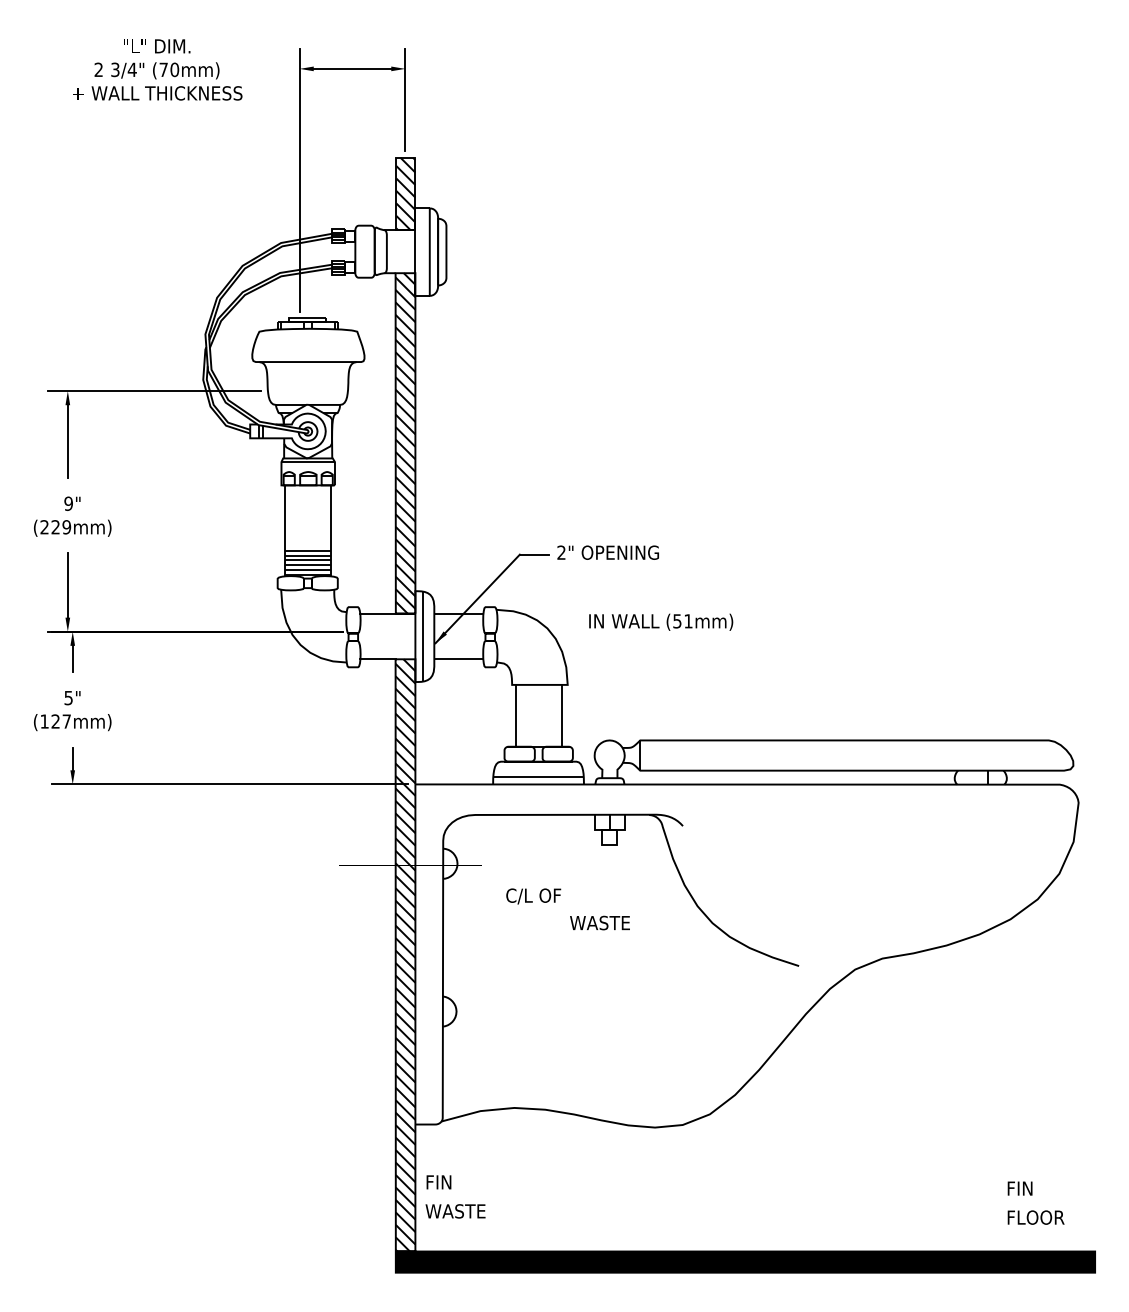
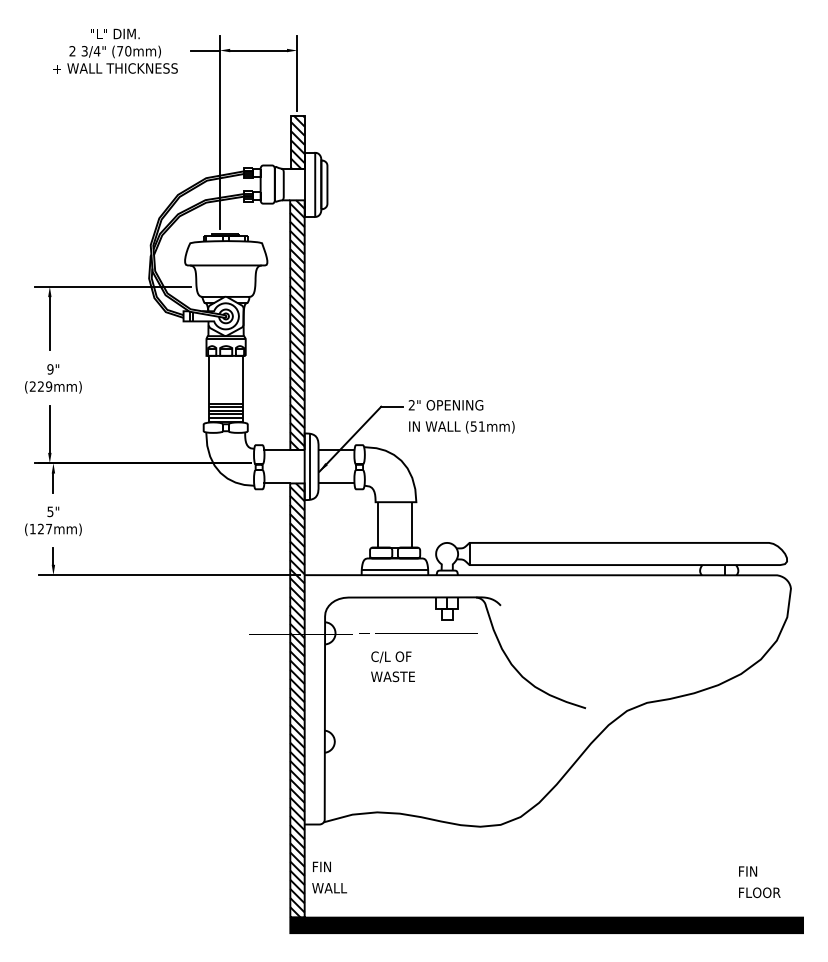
line: (278, 68) -> (204, 50), added
text: (660, 622) -> (461, 427), moved
text: (599, 922) -> (392, 676), moved
text: (469, 1210) -> (344, 887), WASTE -> WALL

